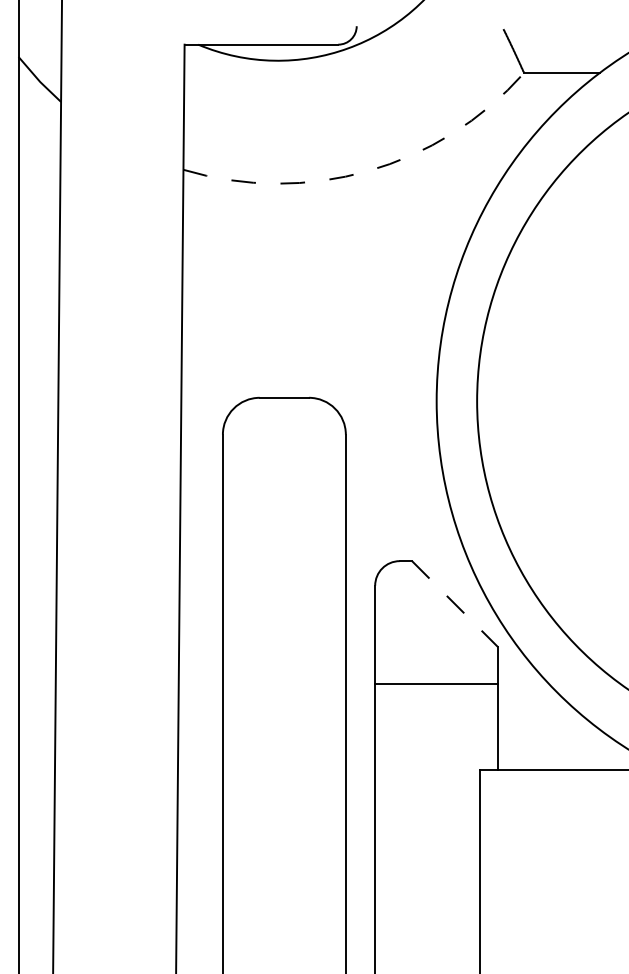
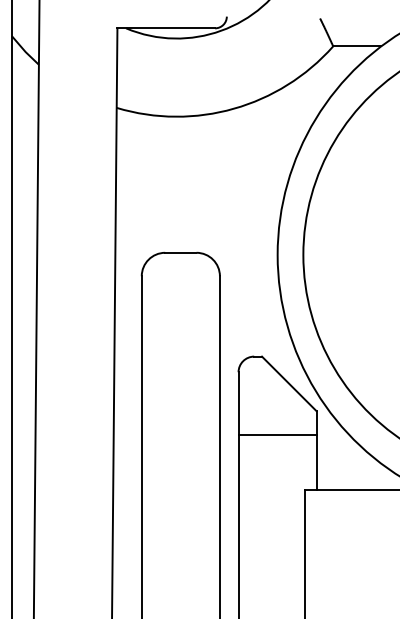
arc: (367, 170) -> (233, 108), dashed -> solid
line: (455, 603) -> (289, 383), dashed -> solid

